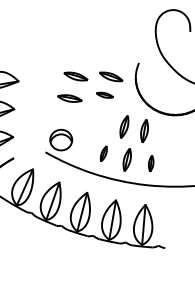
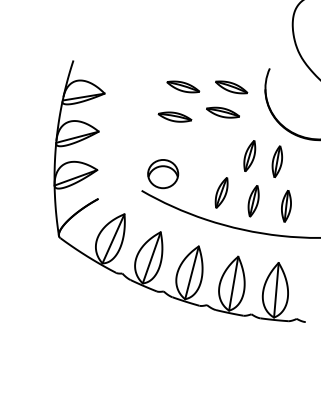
part: (104, 95) -> (222, 112), size x1.43
part: (103, 153) -> (221, 192), size x1.43
part: (151, 163) -> (286, 206), size x1.43

